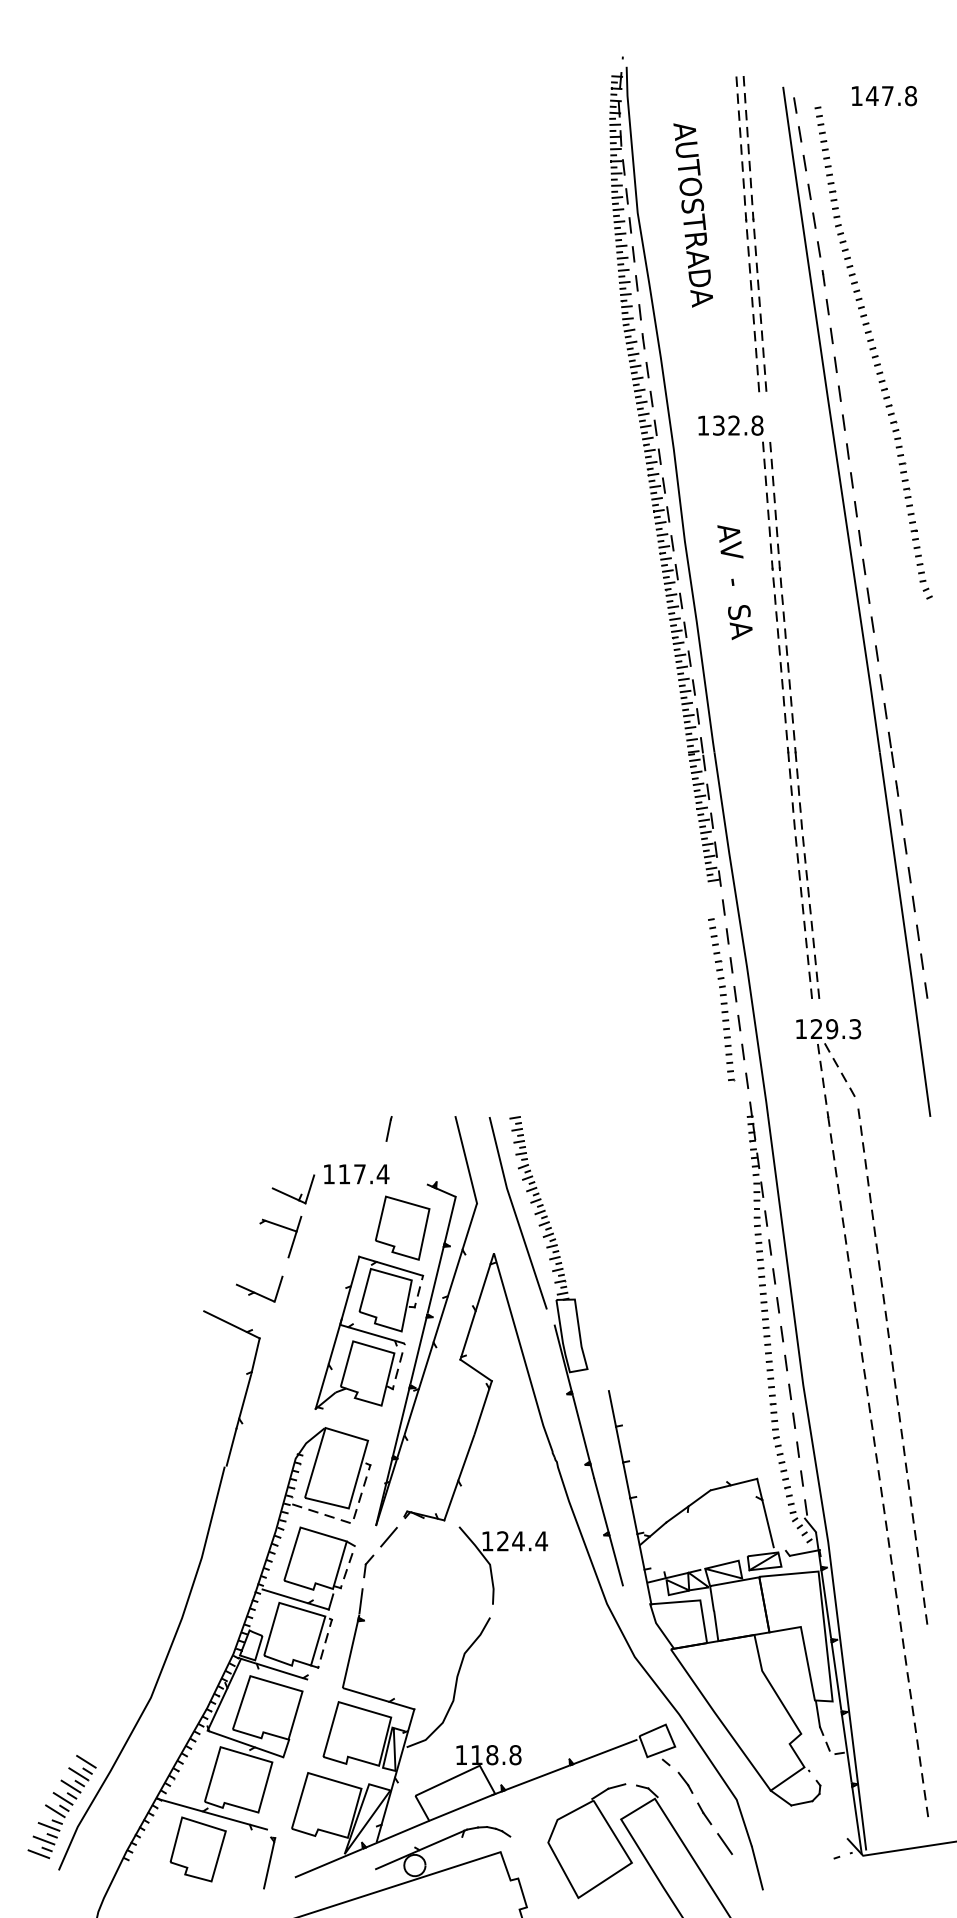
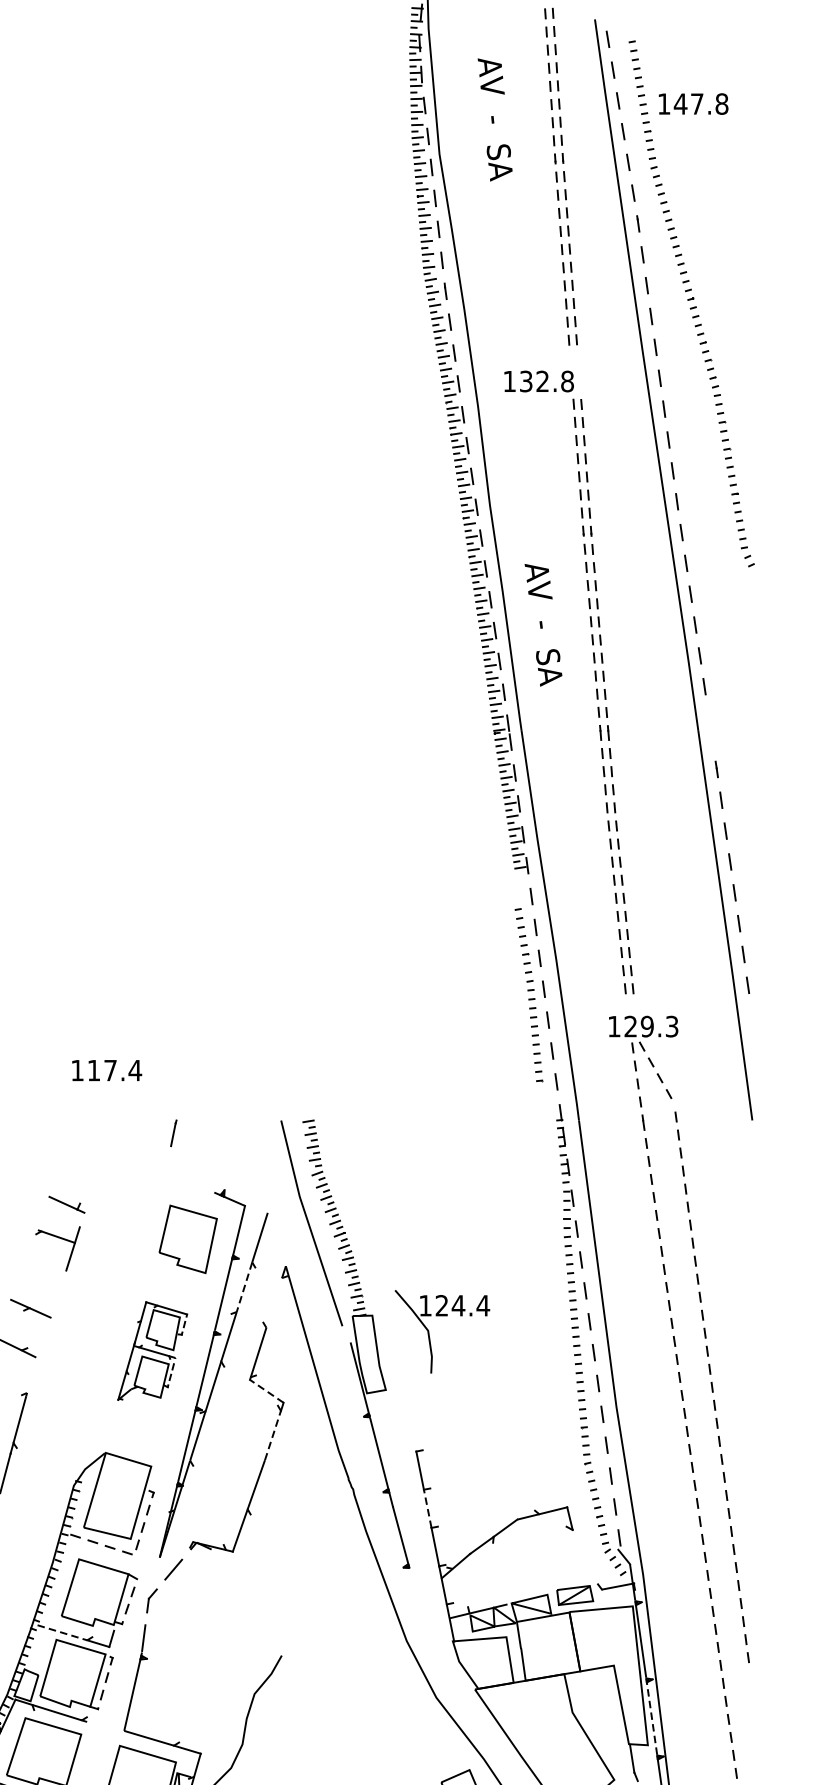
text: (884, 96) -> (693, 104), moved
text: (693, 223) -> (499, 165), AUTOSTRADA -> AV  -  SA
text: (734, 582) -> (542, 625), moved
line: (890, 748) -> (709, 726), removed
line: (466, 1160) -> (256, 1167), removed
text: (356, 1174) -> (106, 1070), moved
line: (309, 1189) -> (88, 1198), removed
line: (455, 1273) -> (244, 1287), solid -> dashed
line: (482, 1287) -> (273, 1302), removed
line: (278, 1288) -> (55, 1303), removed
part: (369, 1332) -> (152, 1350), size x0.6
line: (255, 1354) -> (30, 1374), removed
line: (475, 1370) -> (266, 1391), solid -> dashed
line: (612, 1408) -> (412, 1432), removed
line: (482, 1410) -> (273, 1434), solid -> dashed
line: (626, 1479) -> (427, 1507), solid -> dashed
line: (767, 1523) -> (578, 1555), removed
line: (615, 1560) -> (415, 1594), removed
part: (491, 1565) -> (429, 1331), moved
line: (286, 1596) -> (64, 1633), solid -> dashed
line: (836, 1673) -> (652, 1715), solid -> dashed

